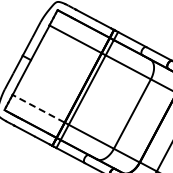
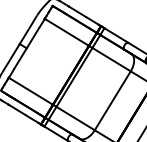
line: (38, 108) -> (30, 91), dashed -> solid

